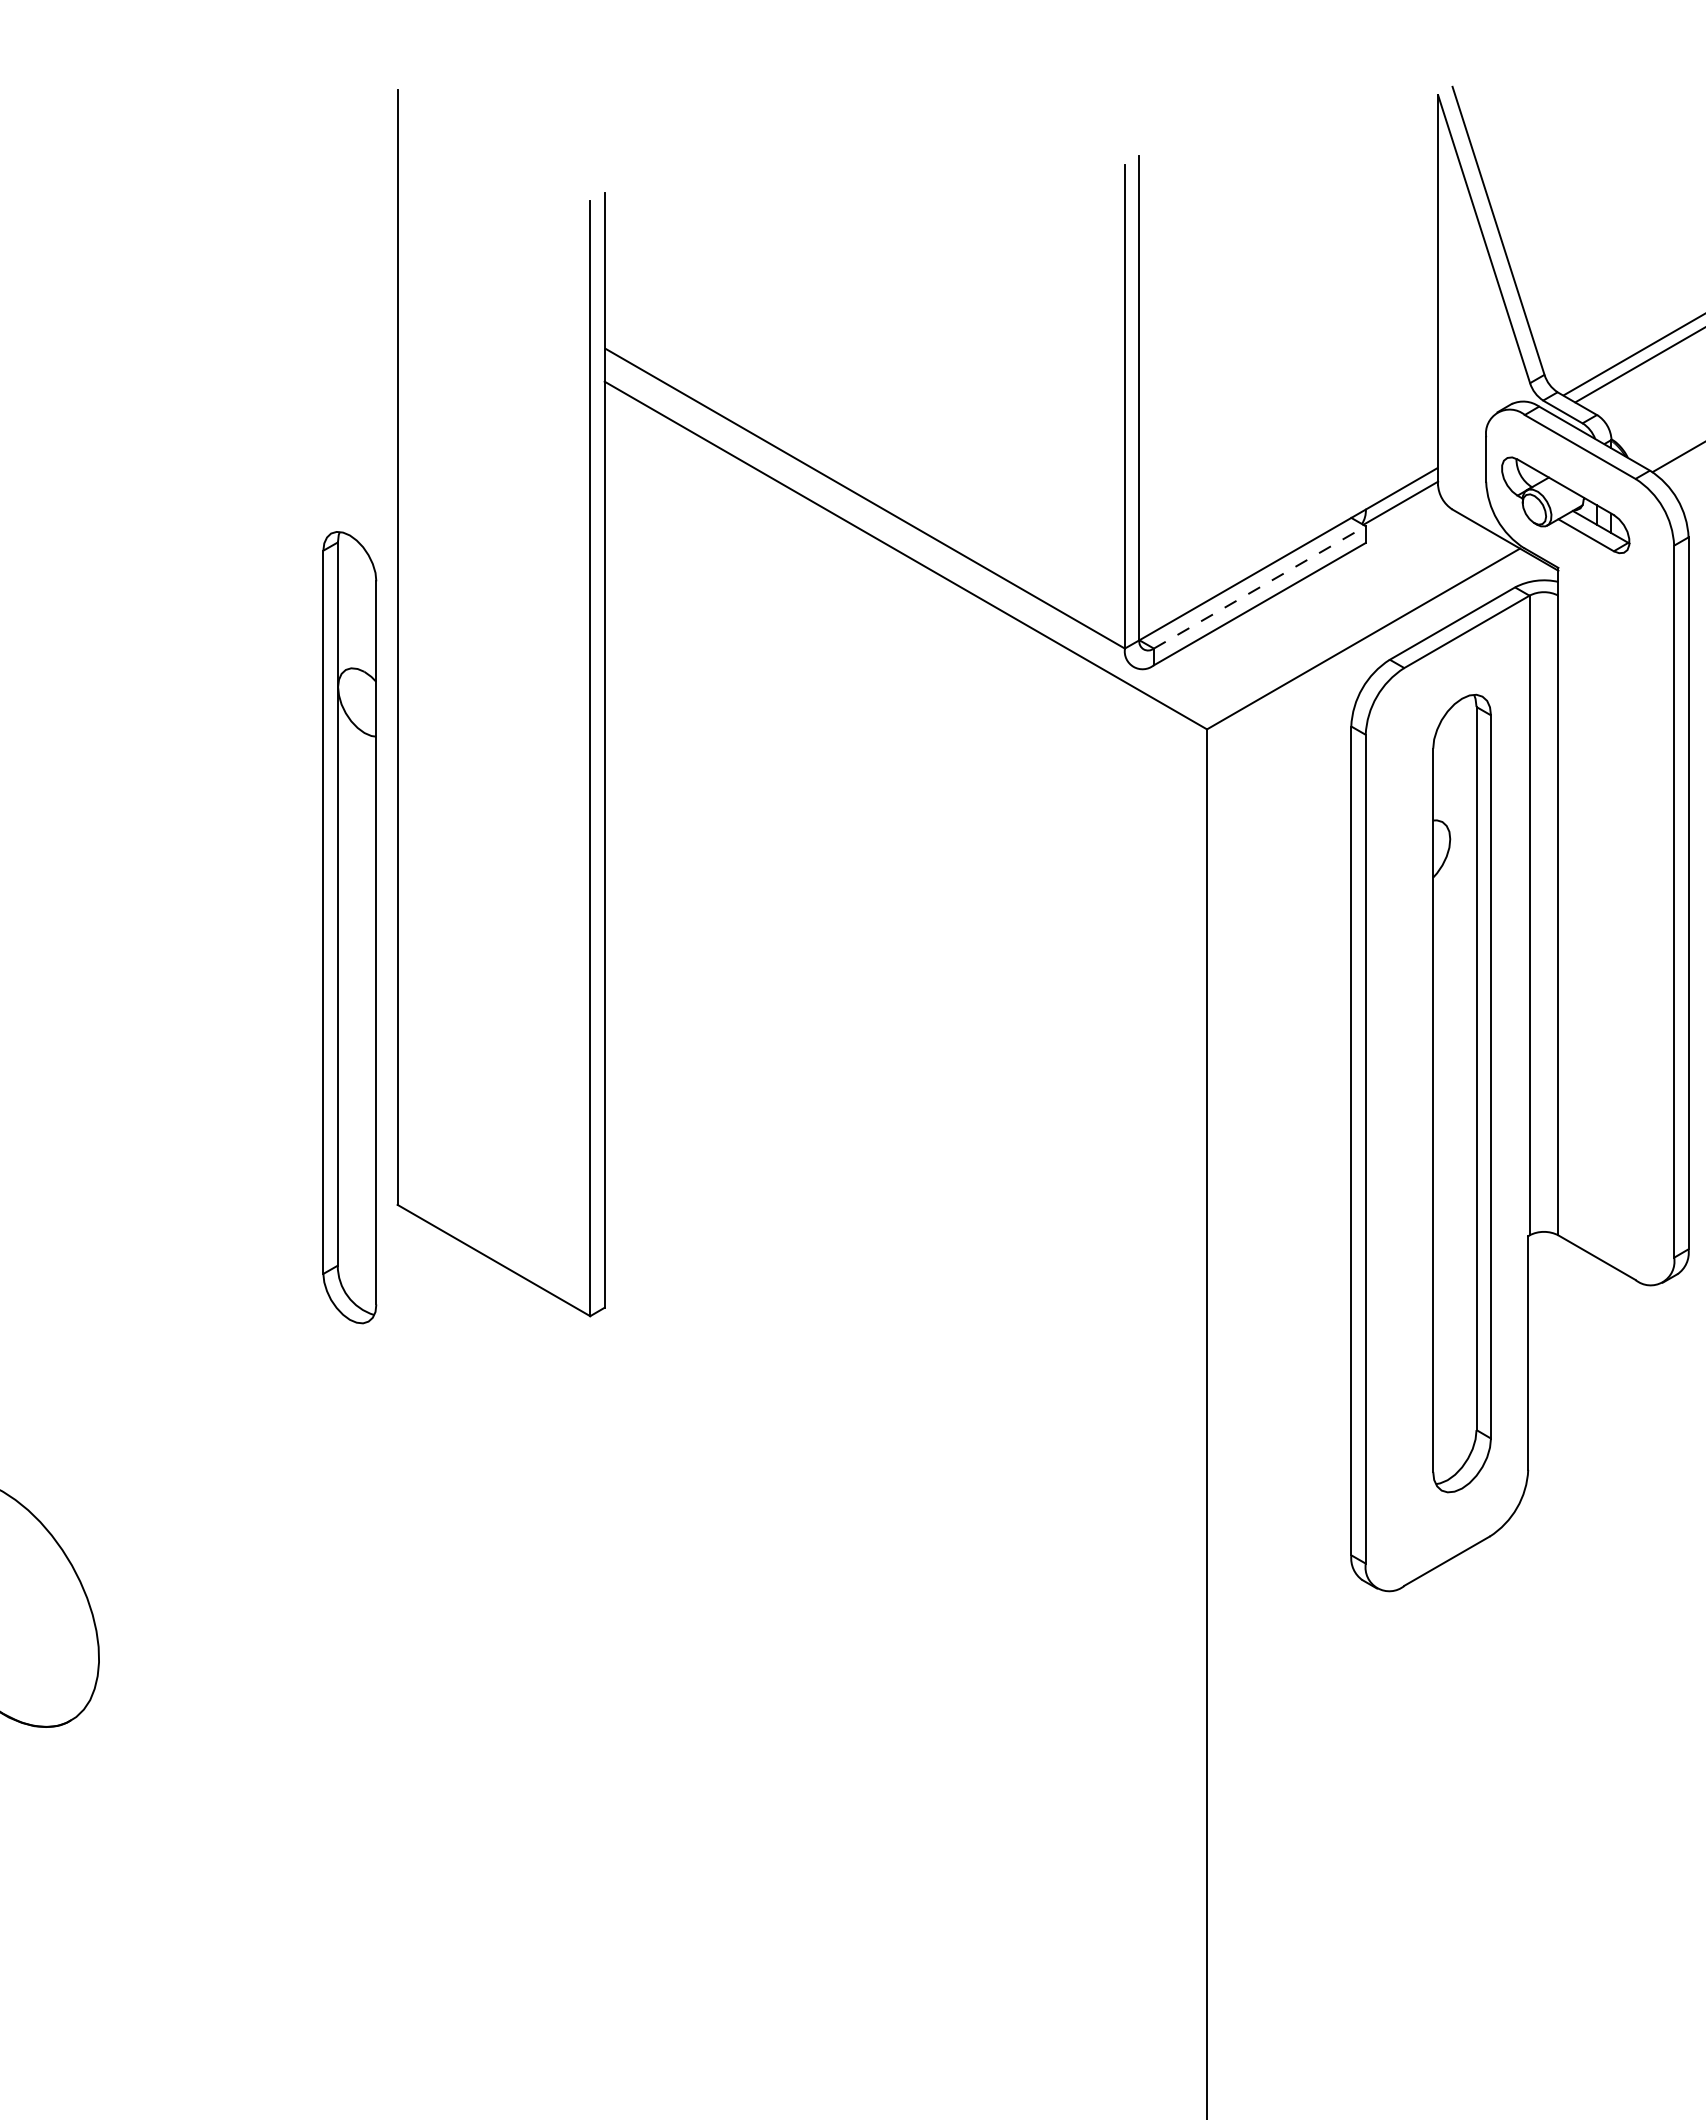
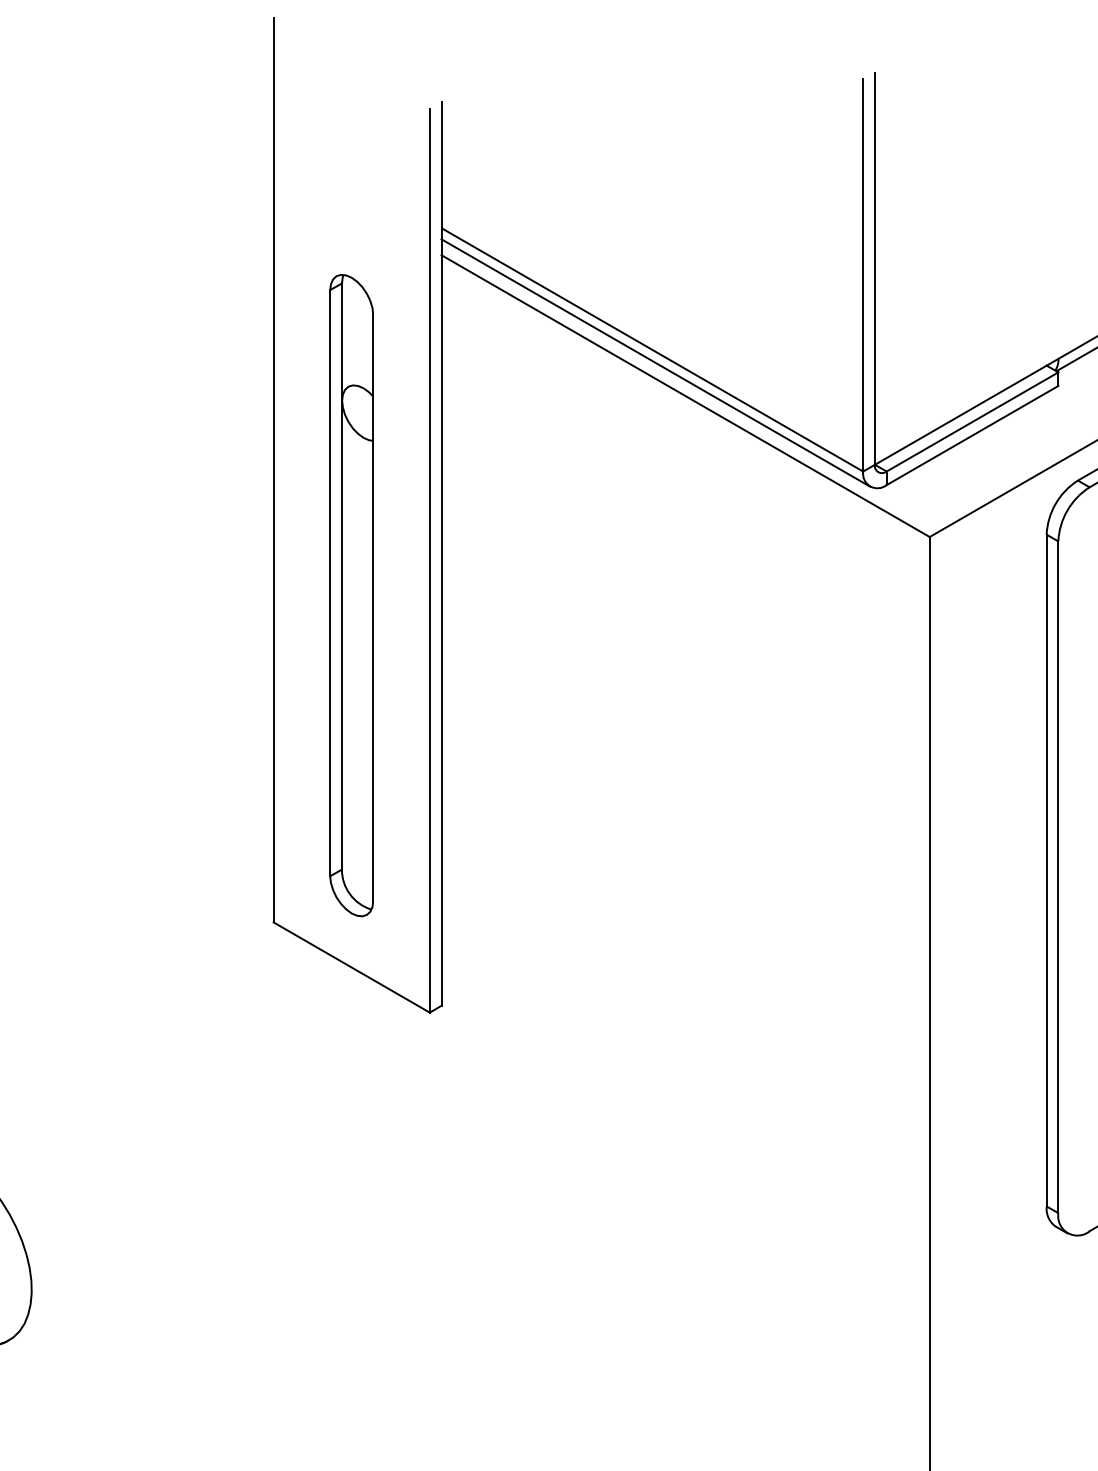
line: (868, 514) -> (655, 362), added
line: (1260, 587) -> (973, 422), dashed -> solid
part: (349, 927) -> (351, 595), moved

